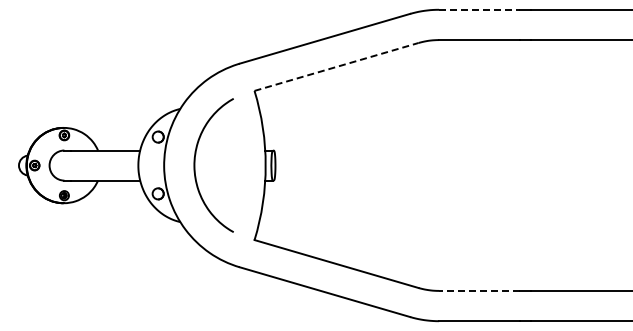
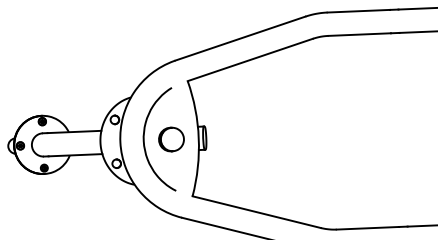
line: (479, 9) -> (358, 10), dashed -> solid
line: (337, 66) -> (251, 59), dashed -> solid
part: (230, 165) -> (171, 139), added
line: (478, 290) -> (367, 227), dashed -> solid

